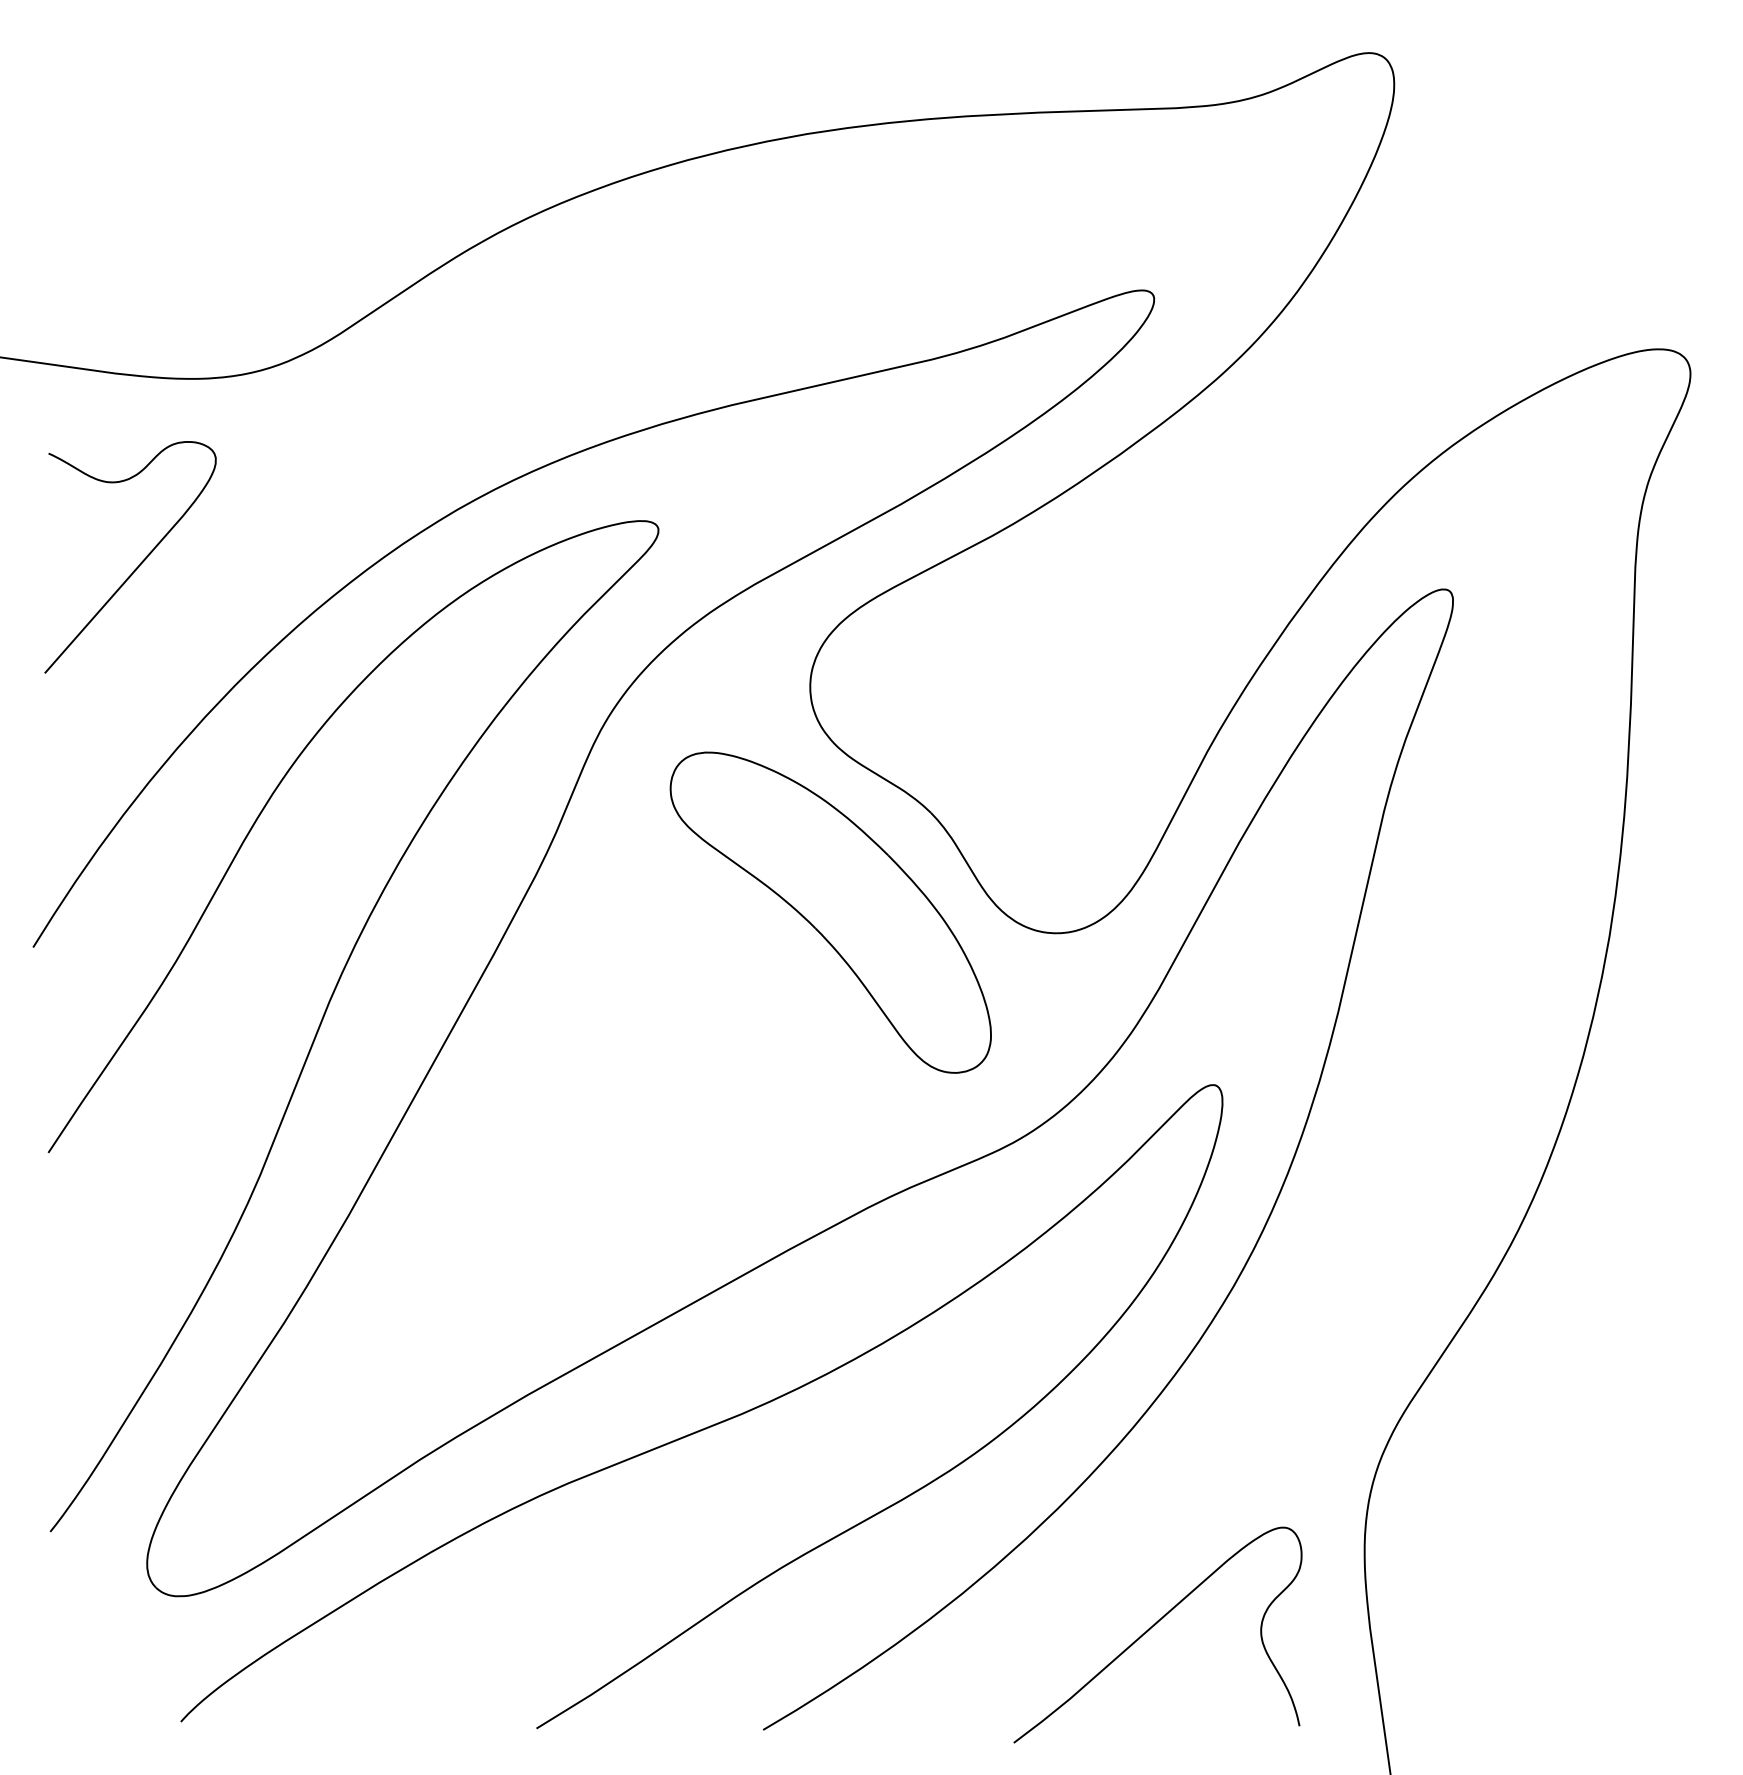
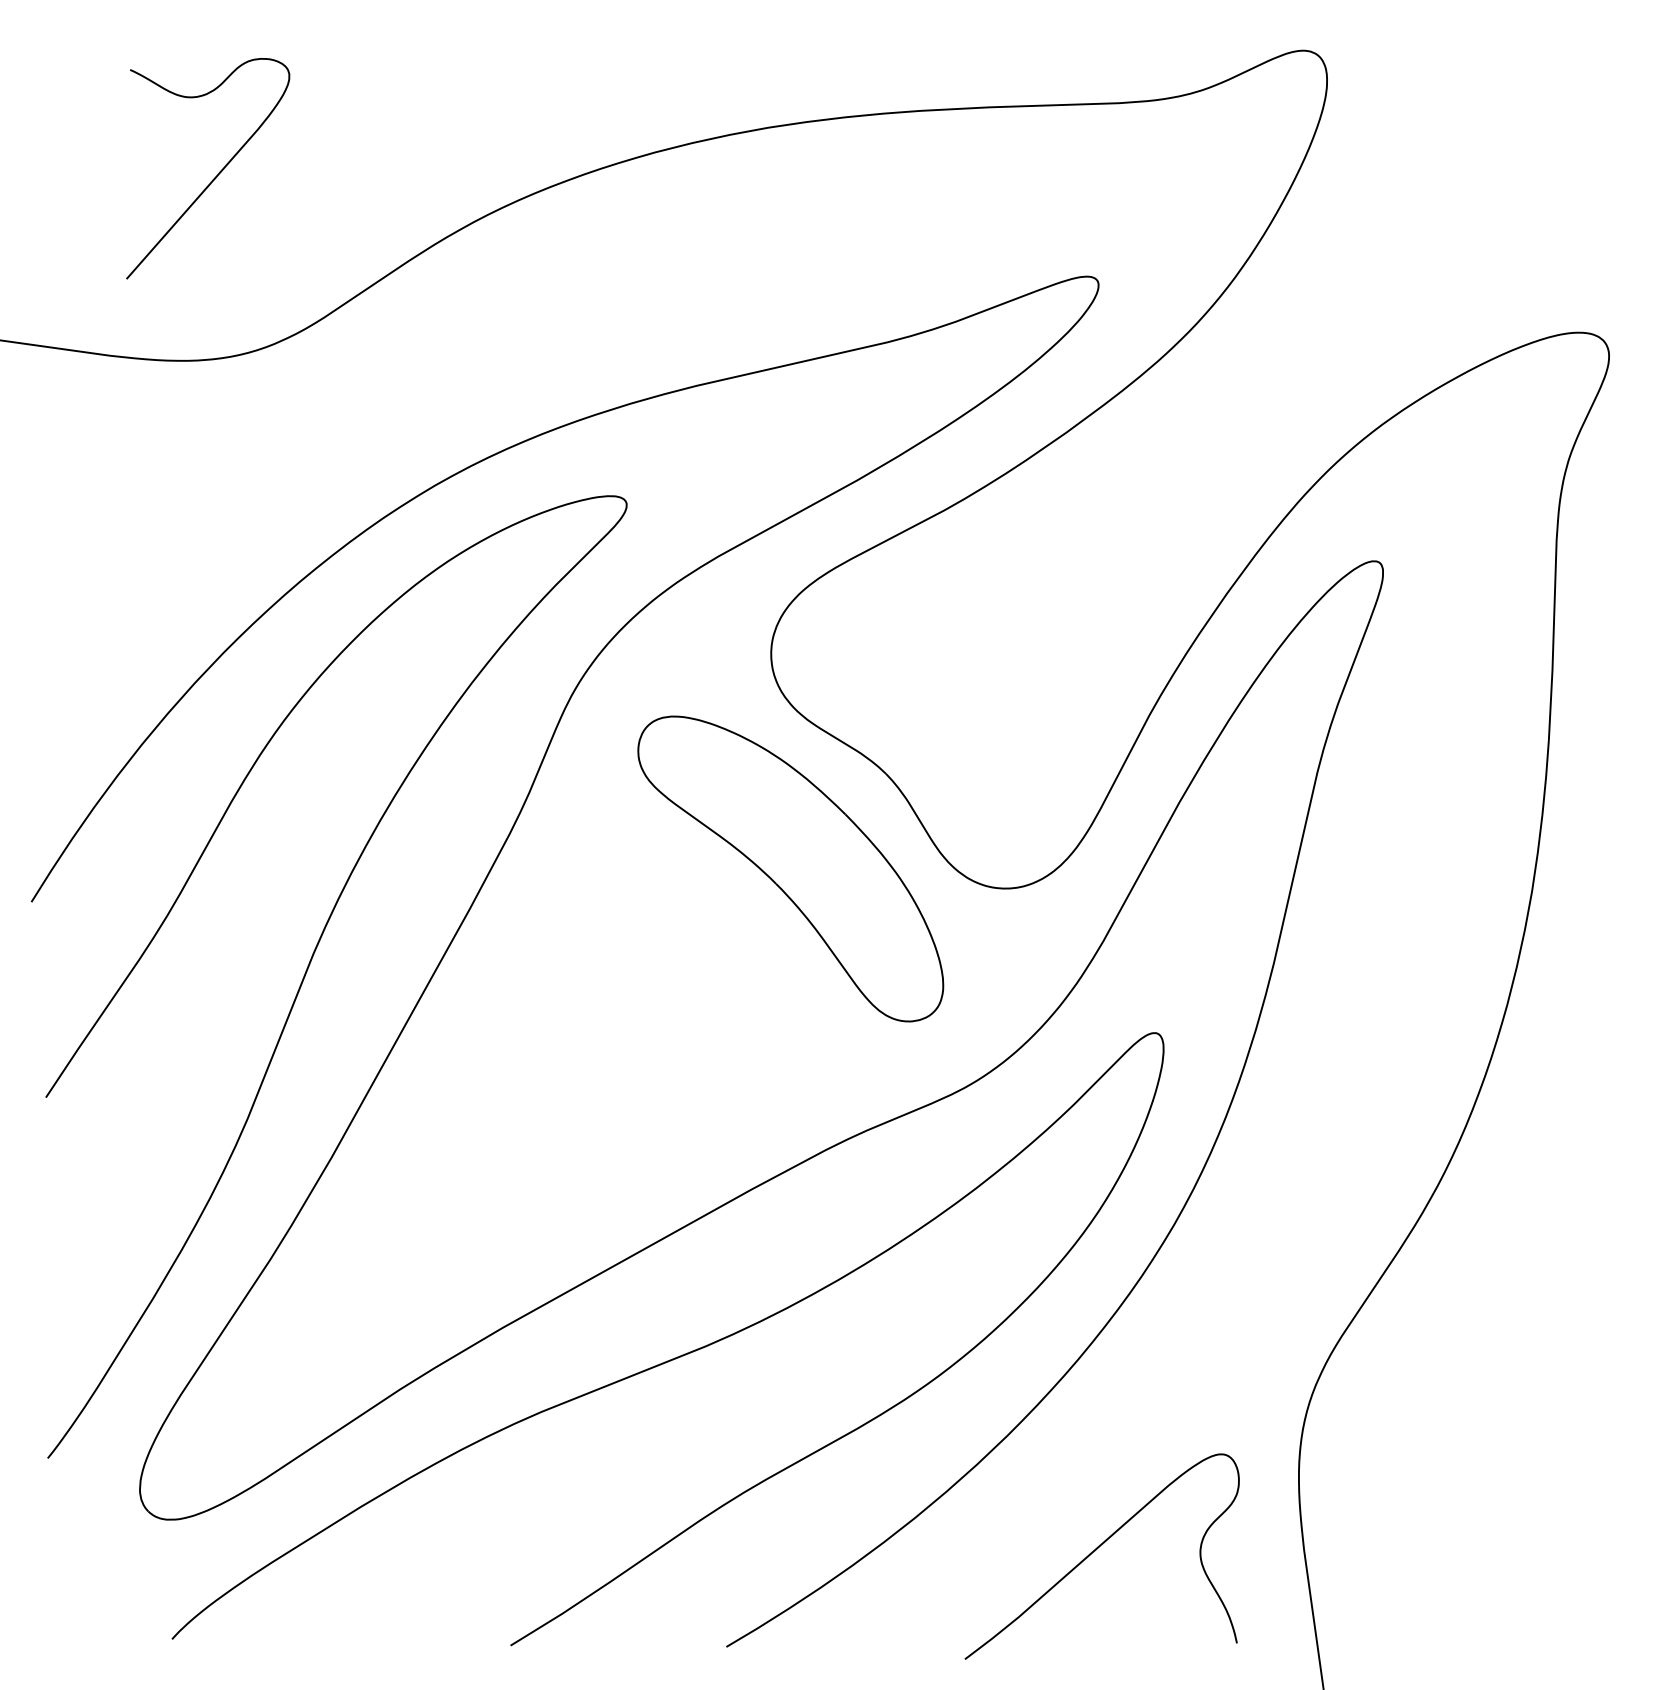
curve: (139, 564) -> (216, 175), moved

